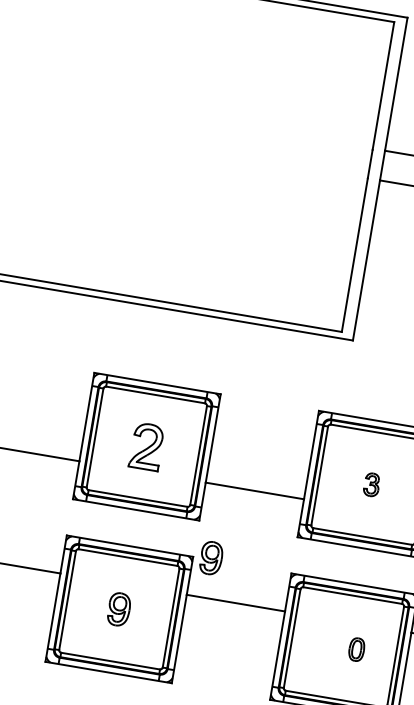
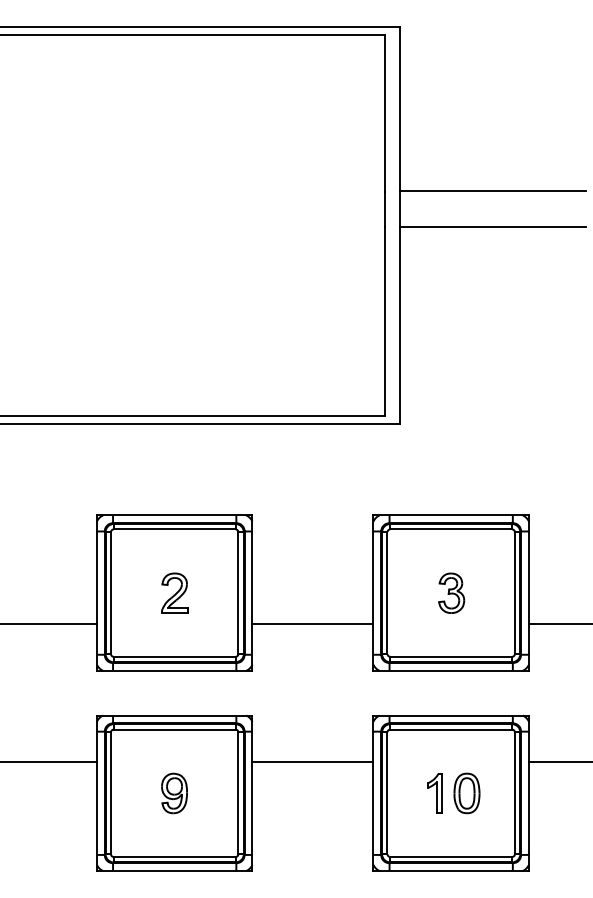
part: (146, 446) -> (174, 592), size x0.71
part: (371, 484) -> (451, 592), size x1.43
part: (211, 558) -> (274, 713), removed
part: (330, 645) -> (434, 793), added
part: (356, 649) -> (466, 793), size x1.43

